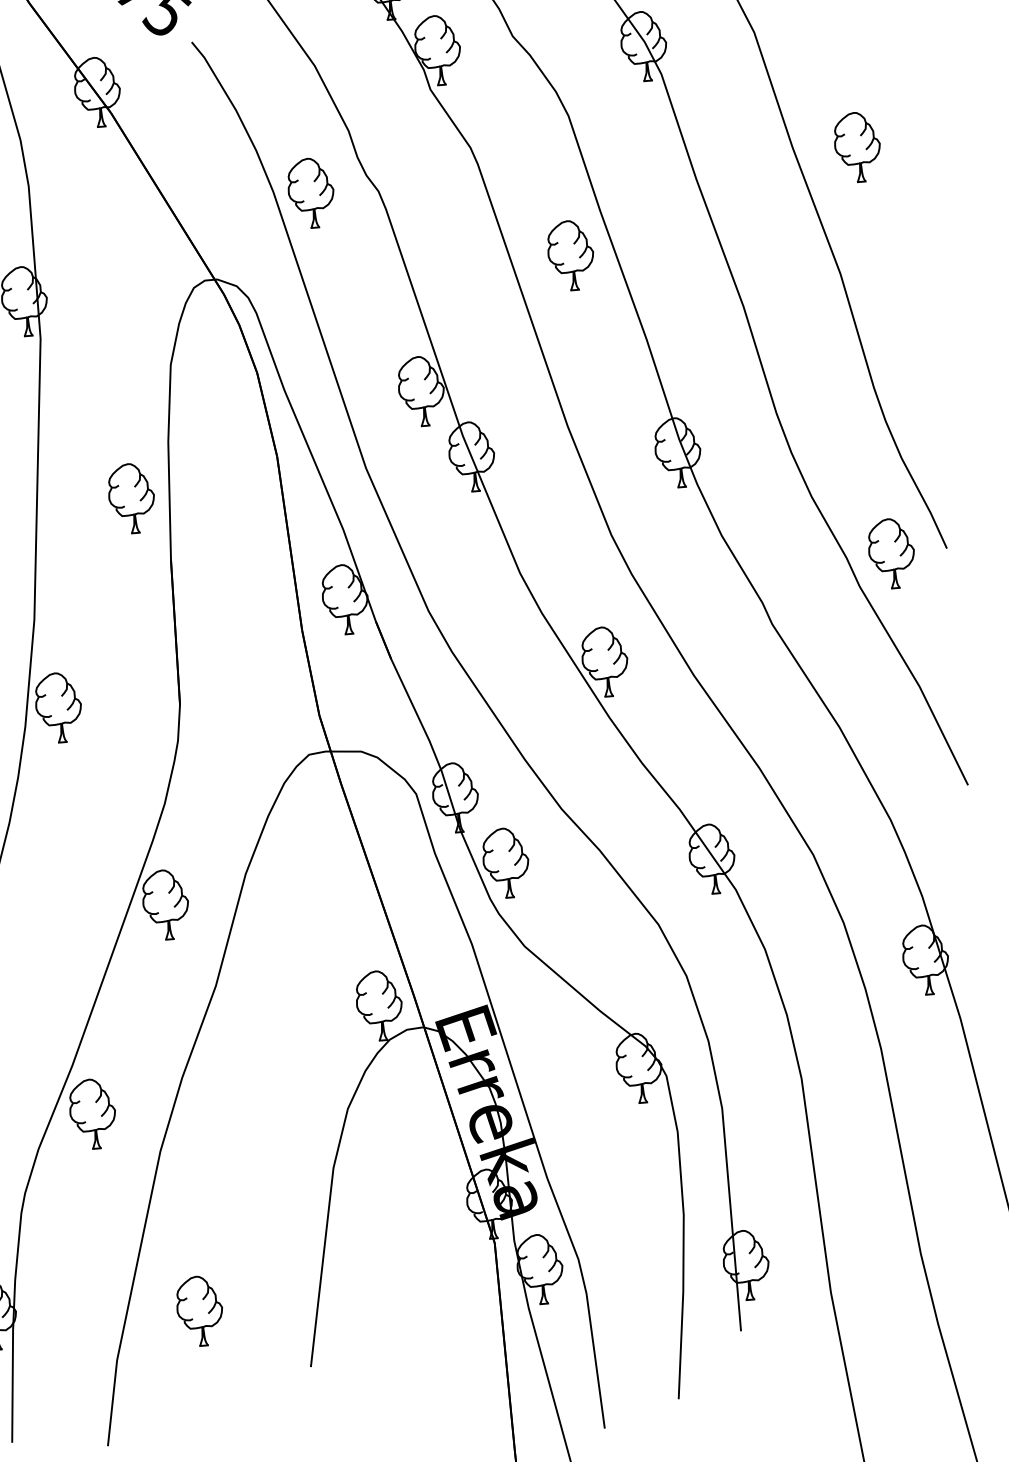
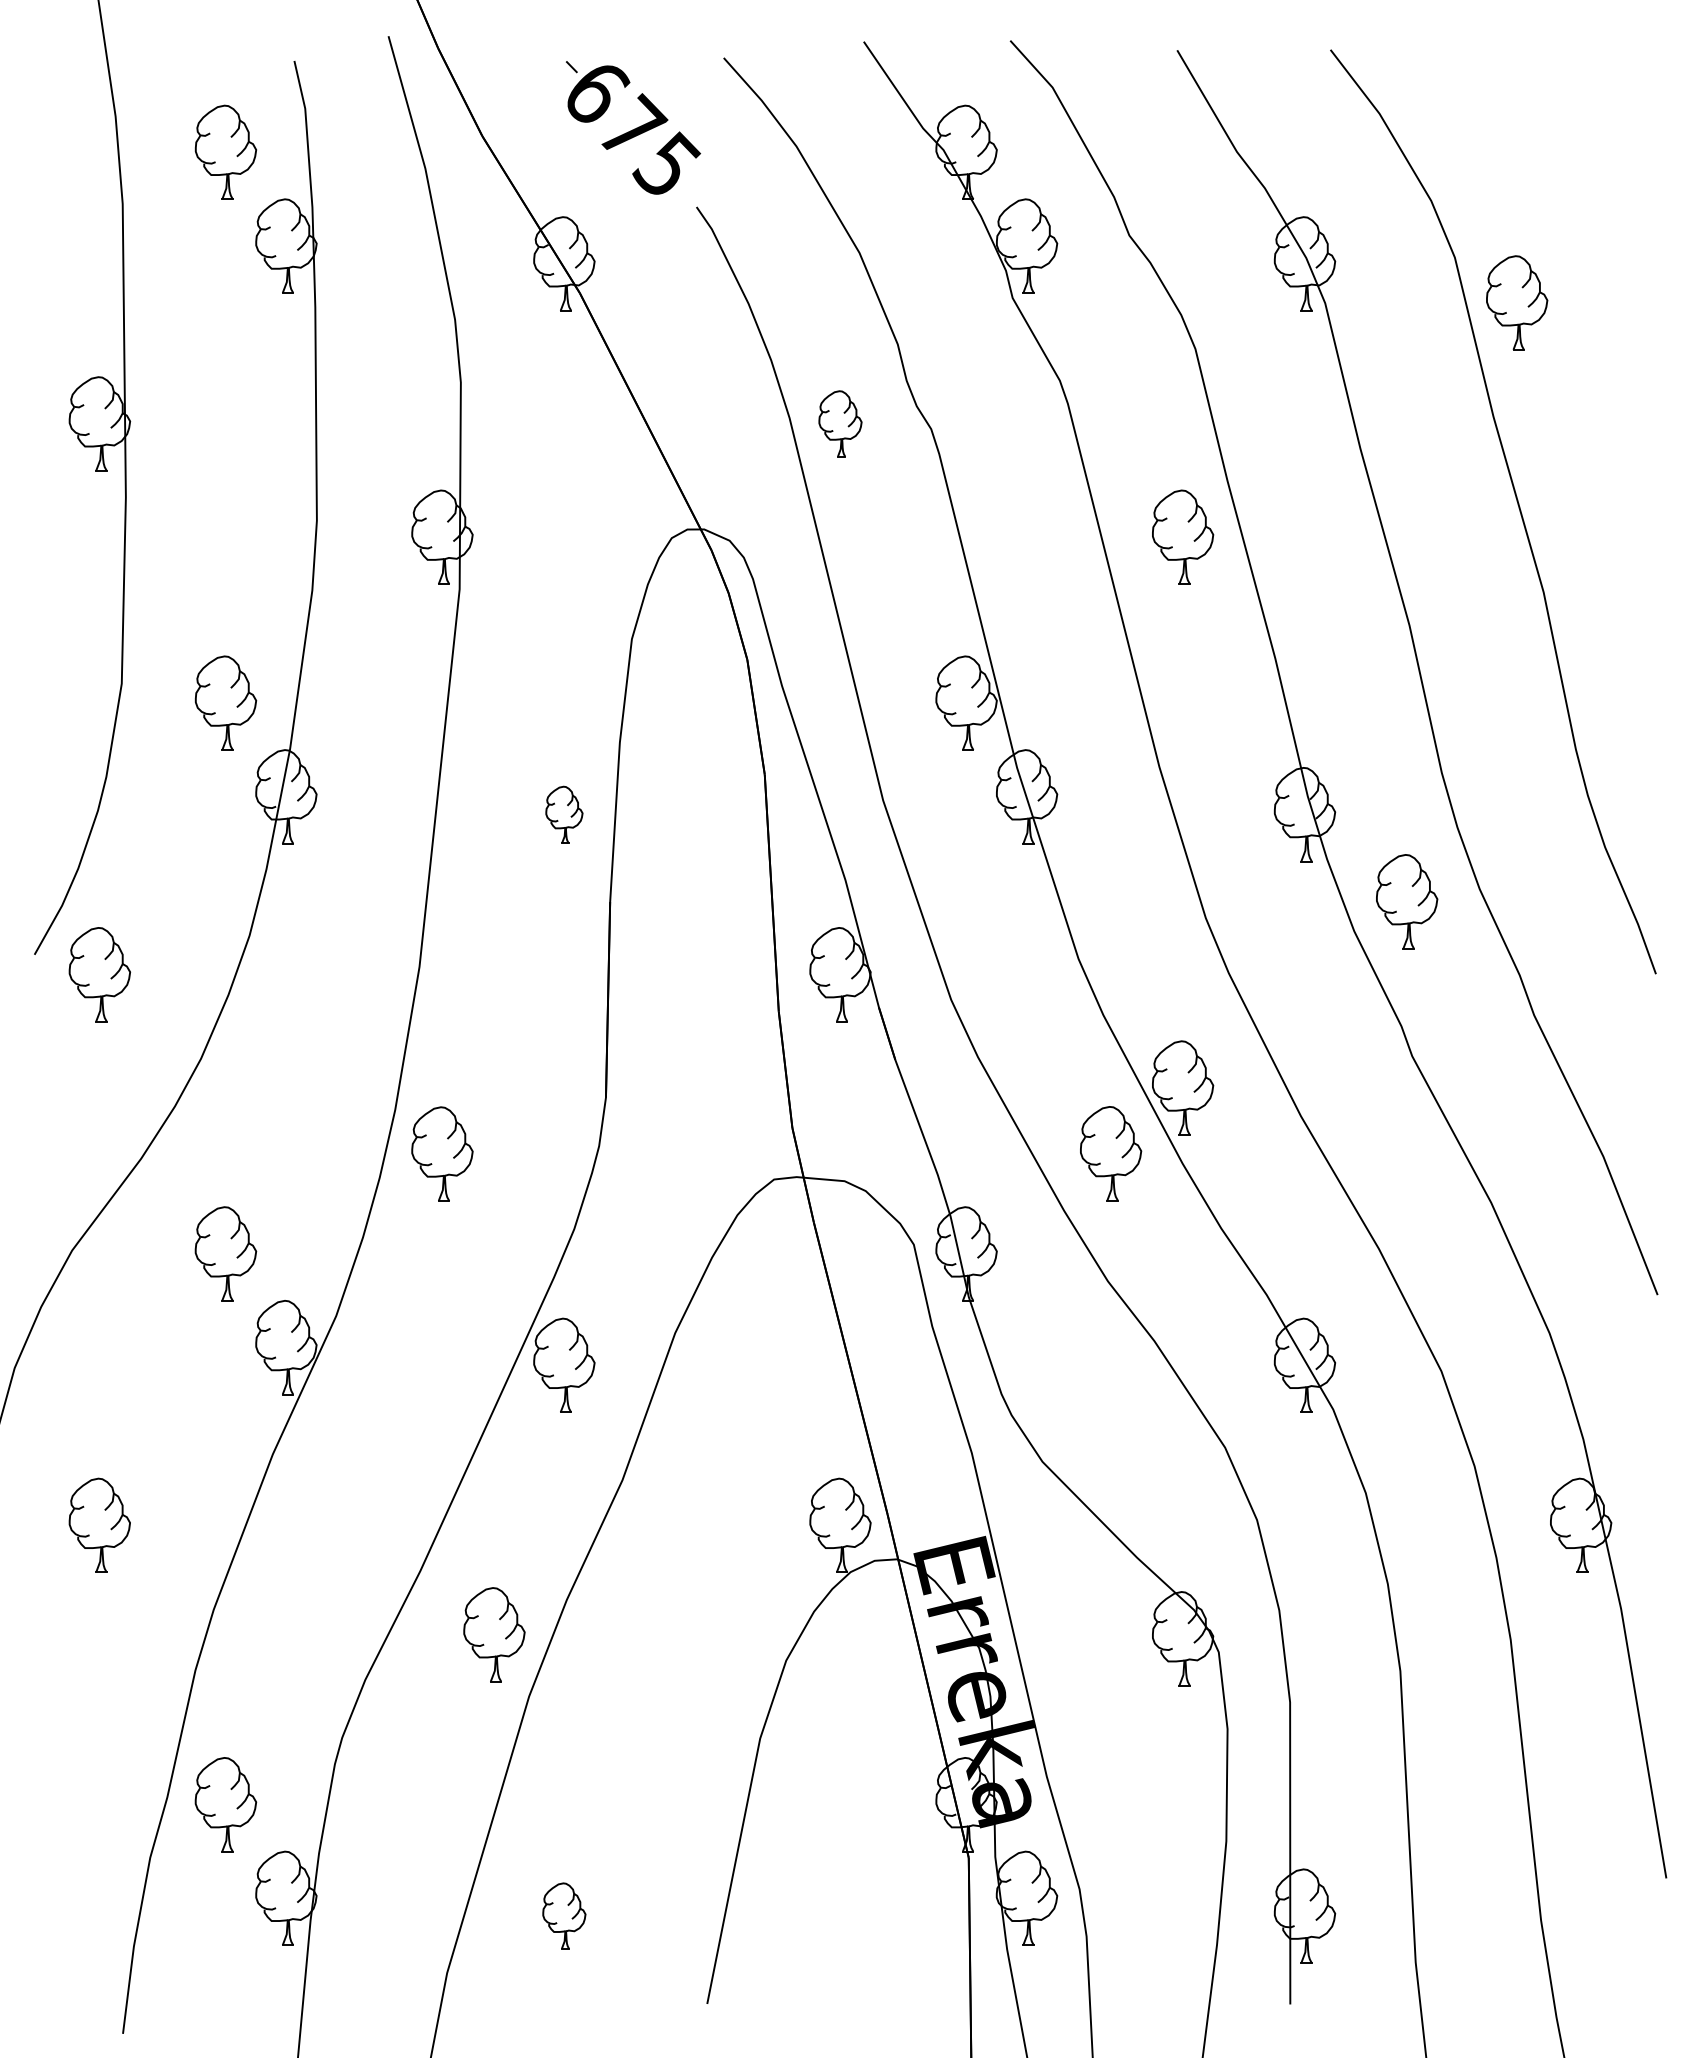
part: (857, 147) -> (1517, 302), moved
part: (311, 192) -> (840, 423), size x0.7
part: (131, 498) -> (564, 814), size x0.6
part: (892, 553) -> (1407, 901), moved
part: (58, 707) -> (442, 1153), moved
part: (506, 862) -> (1111, 1153), moved
part: (92, 1113) -> (494, 1634), moved
part: (200, 1310) -> (564, 1915), size x0.7

